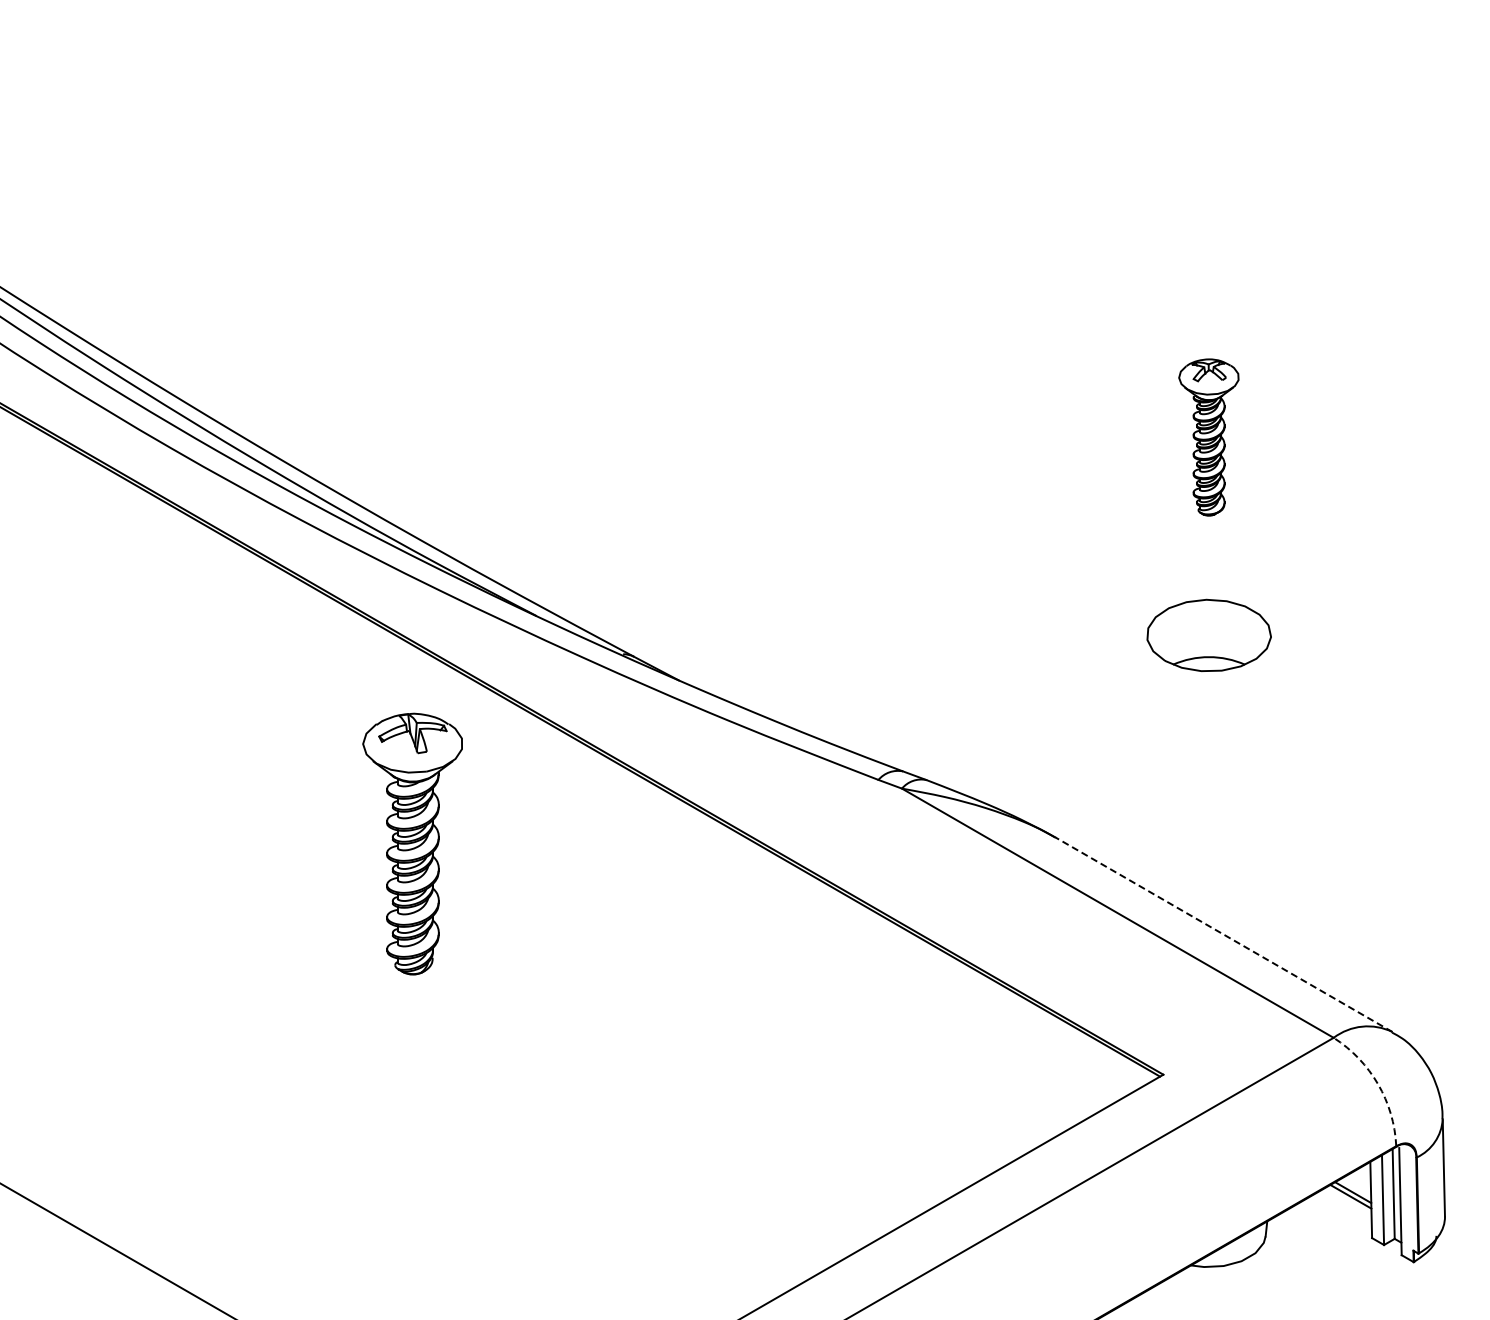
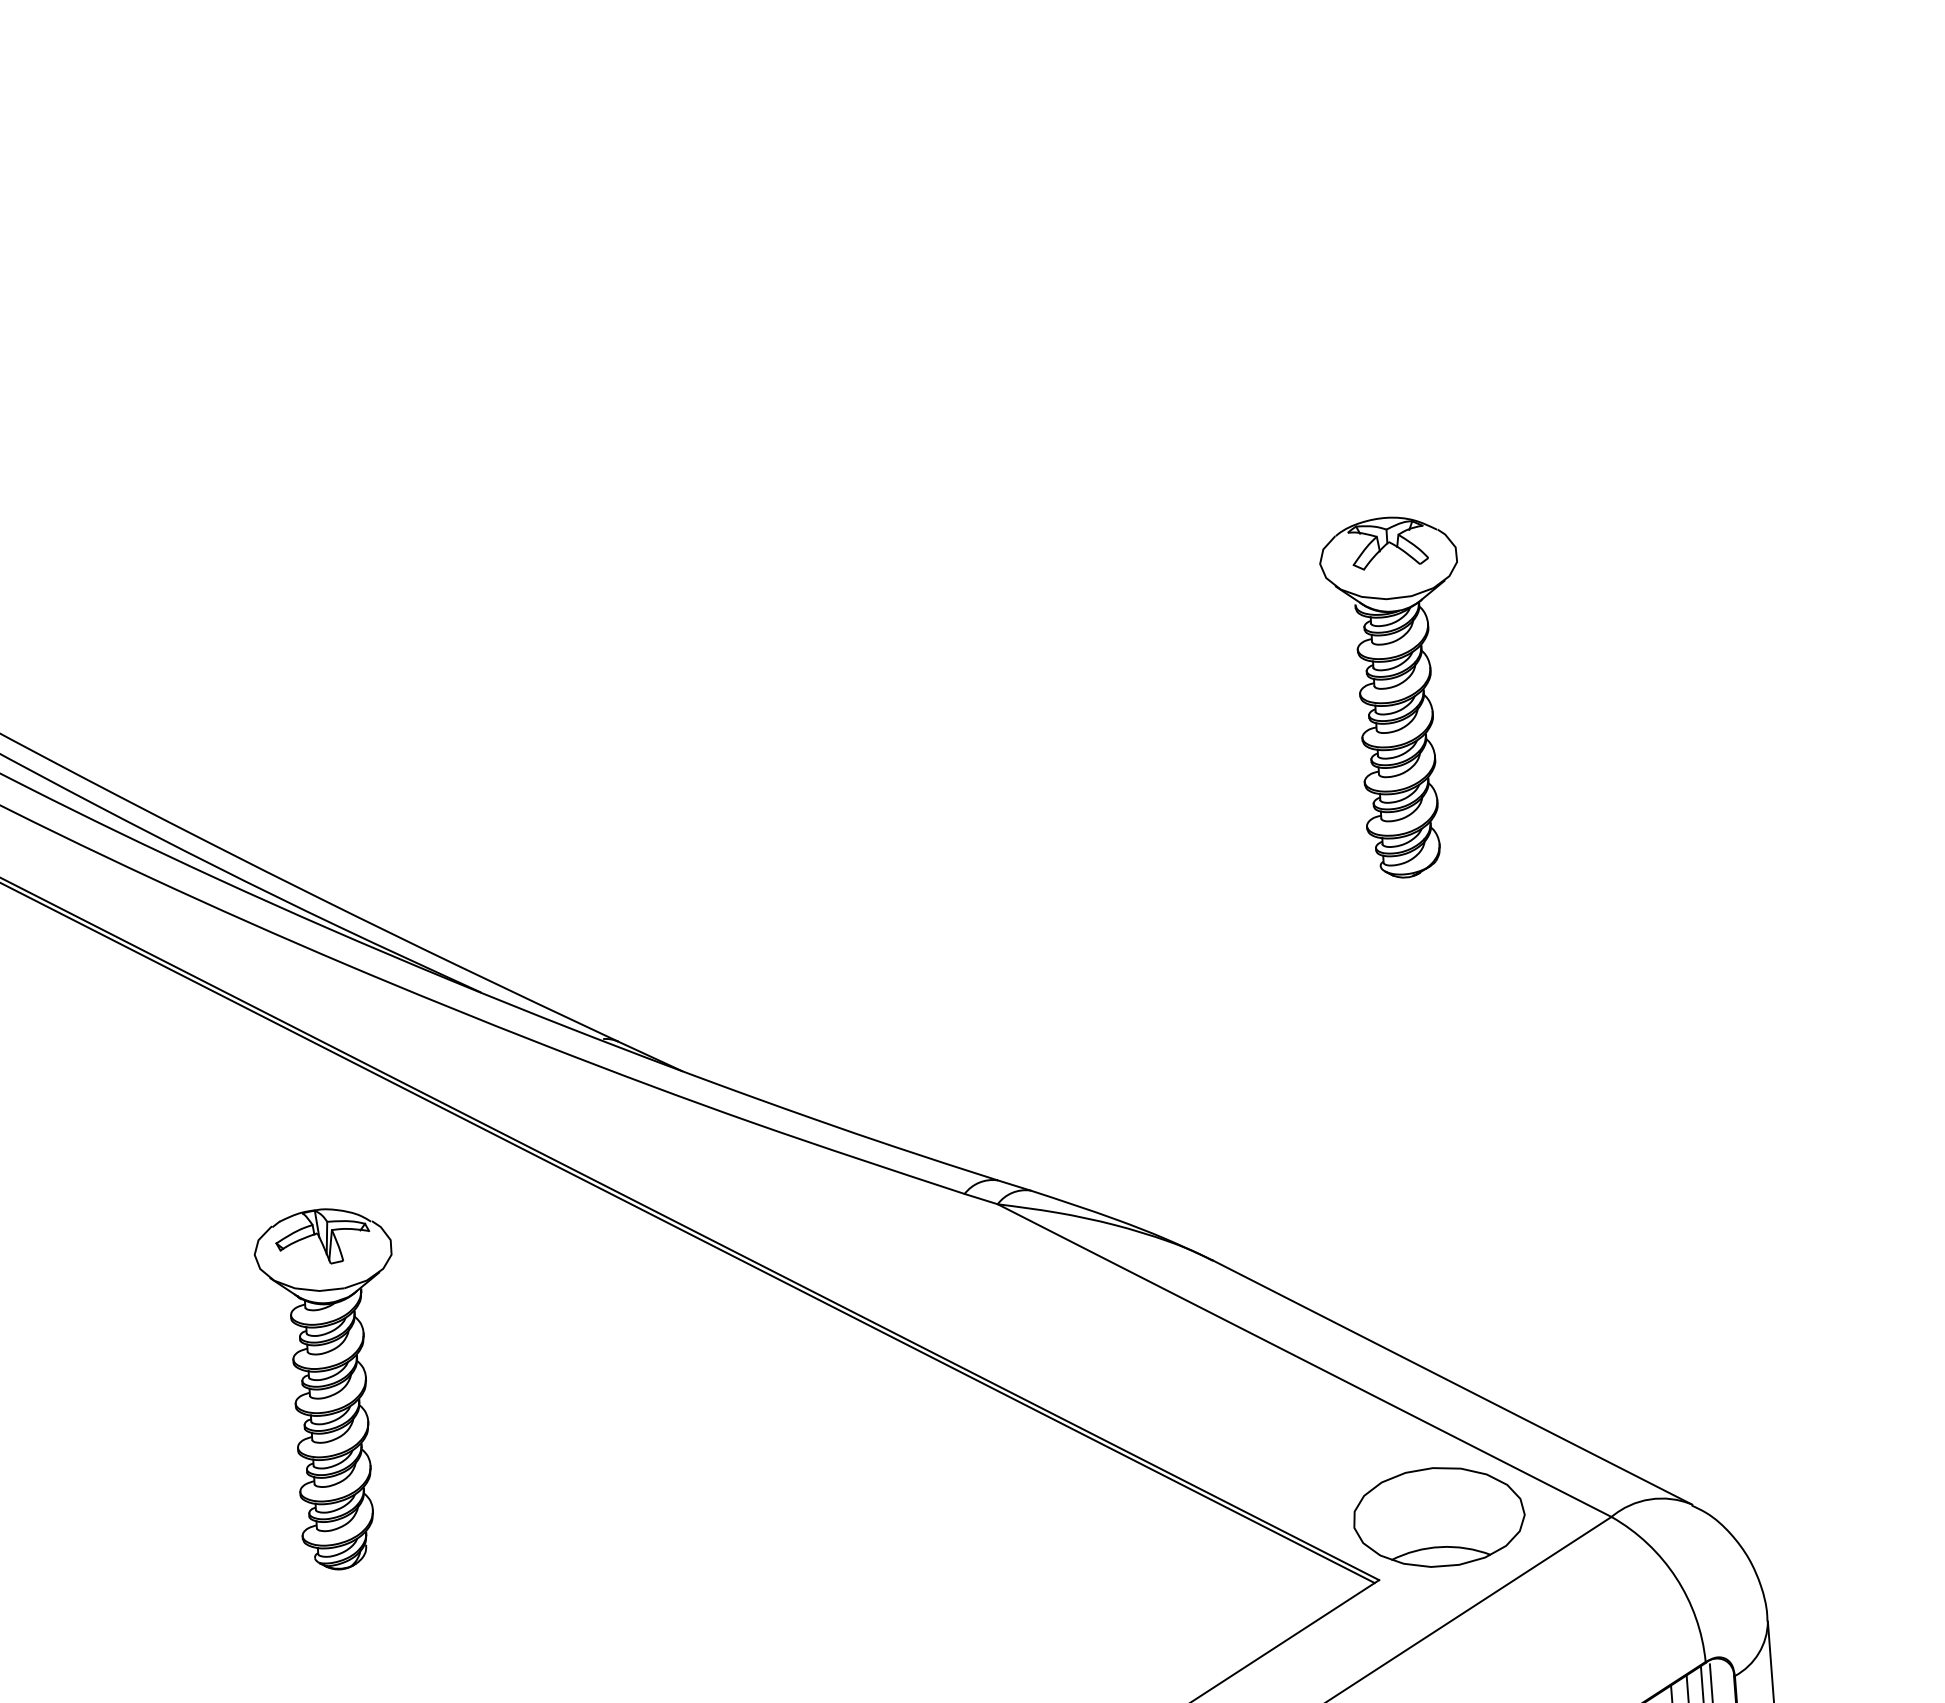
part: (1208, 437) -> (1395, 697), size x1.67
part: (1208, 634) -> (1438, 1515), moved
part: (412, 843) -> (330, 1388), moved
line: (1223, 934) -> (1451, 1382), dashed -> solid
arc: (1378, 1084) -> (1676, 1578), dashed -> solid

